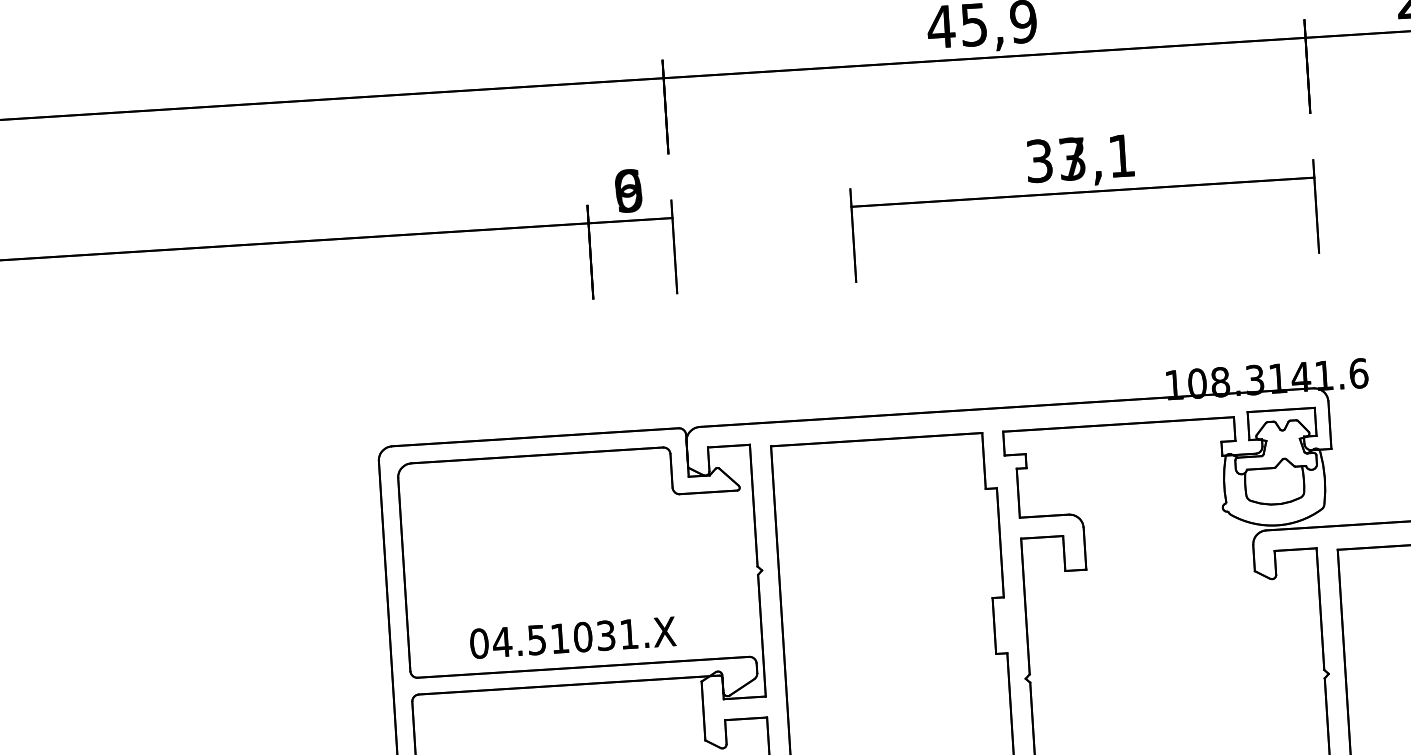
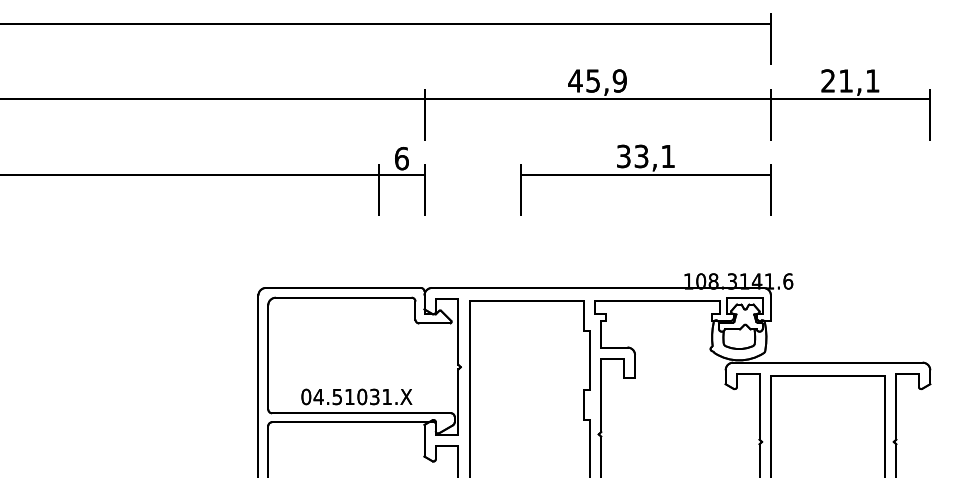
text: (1072, 159) -> (641, 156), 37,1 -> 33,1
text: (627, 190) -> (401, 158), 9 -> 6

